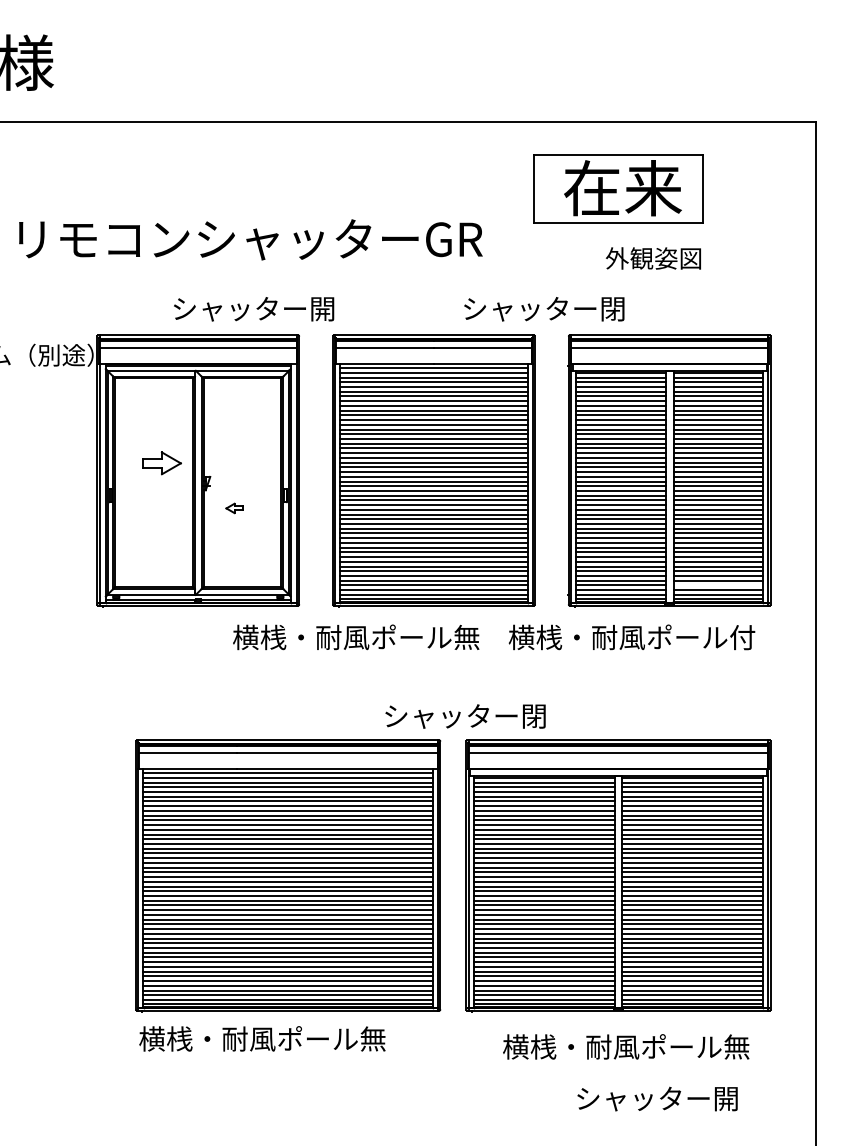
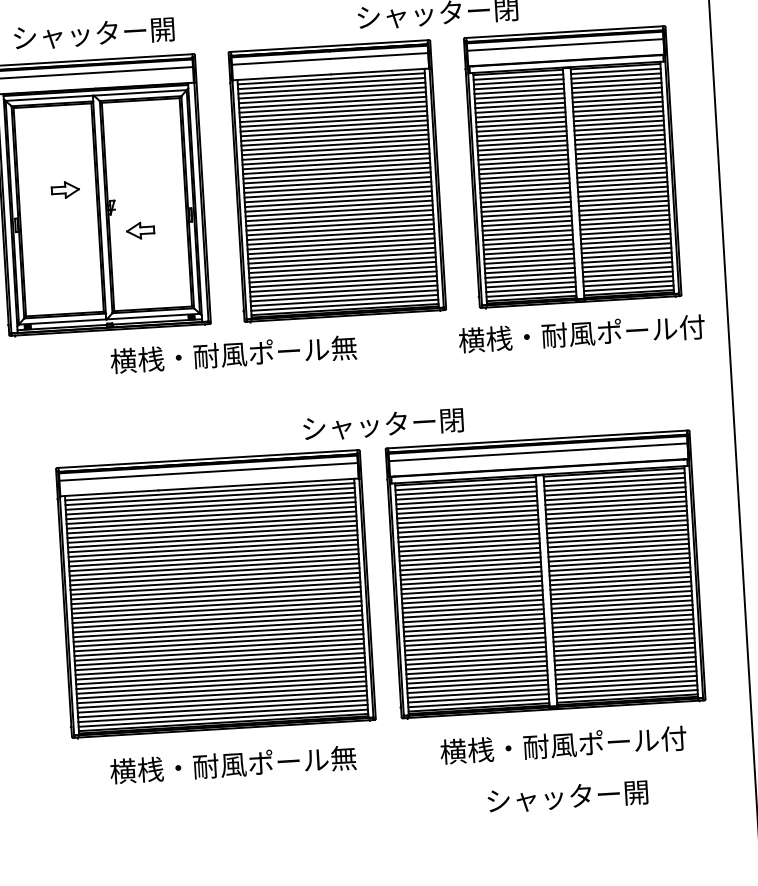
text: (254, 309) -> (94, 34), moved
part: (161, 463) -> (64, 190), size x0.71
part: (234, 508) -> (140, 230), size x1.67
line: (718, 585) -> (628, 278), added
text: (356, 637) -> (234, 354), moved
text: (631, 637) -> (581, 333), moved
text: (262, 1038) -> (233, 764), moved
text: (736, 1046) -> (673, 738), 横桟・耐風ポール無 -> 横桟・耐風ポール付
text: (657, 1098) -> (567, 796), moved

